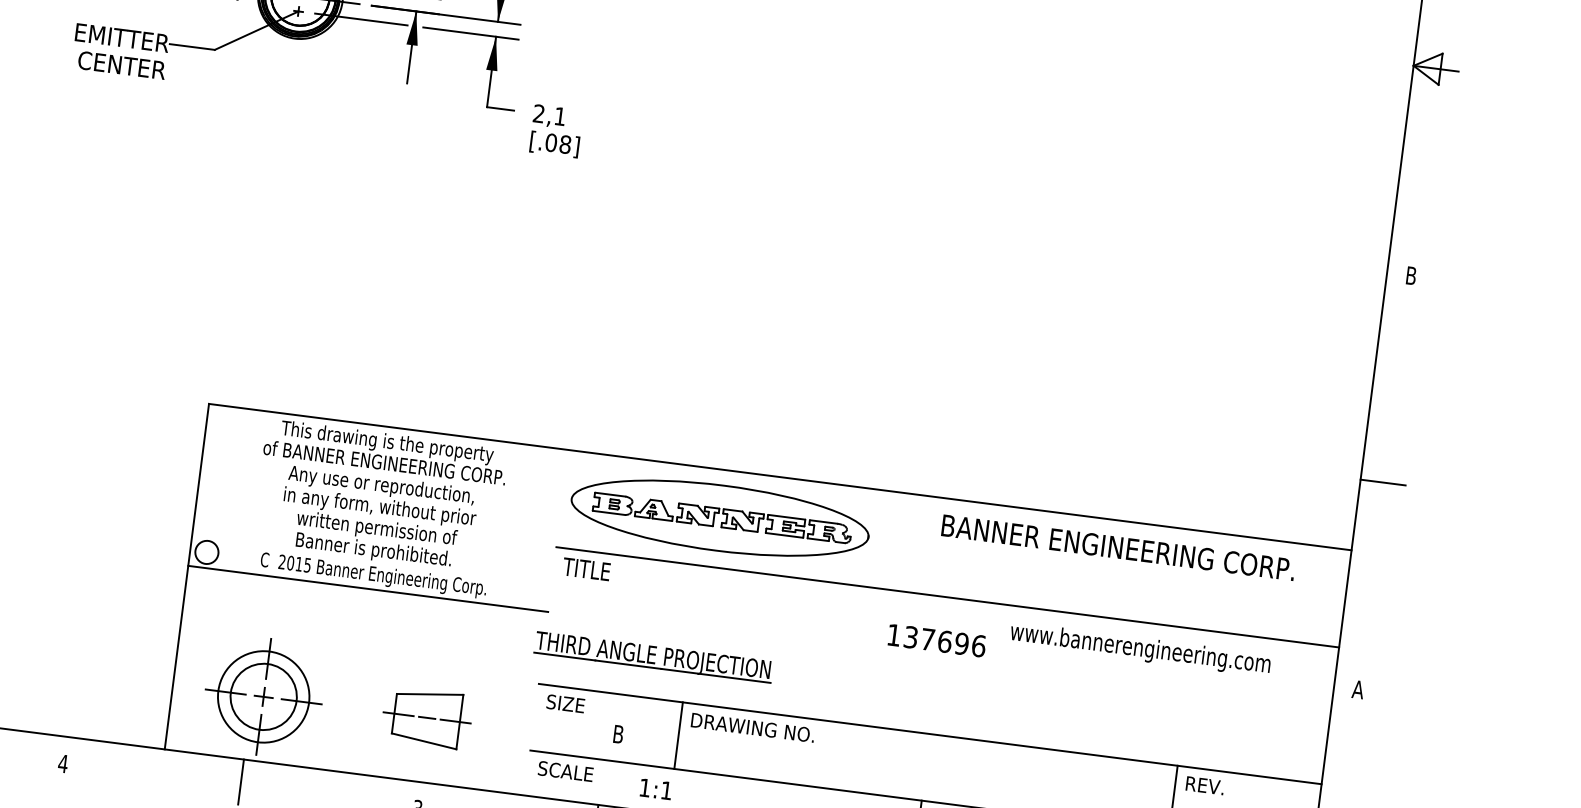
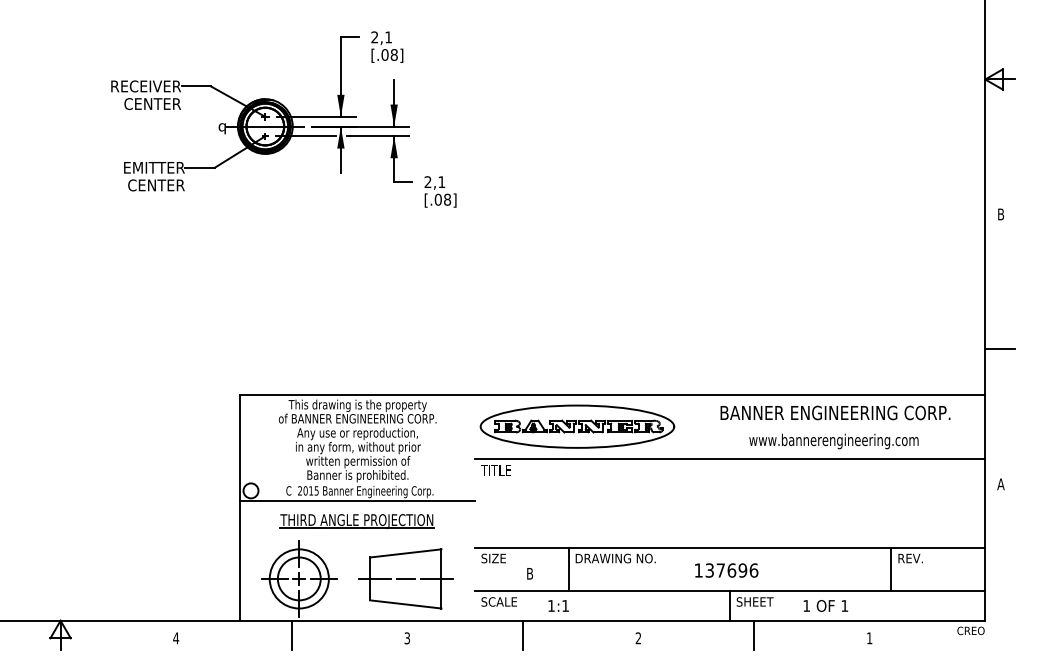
text: (936, 640) -> (726, 570), moved
text: (1139, 649) -> (833, 441), moved
part: (652, 657) -> (356, 521), moved
part: (426, 717) -> (405, 578), size x1.67

